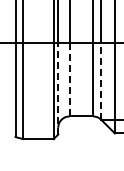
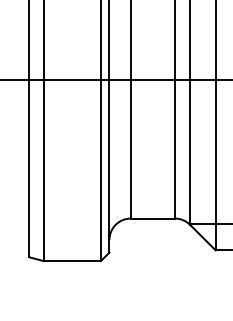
line: (69, 79) -> (130, 149), dashed -> solid
line: (101, 80) -> (190, 151), dashed -> solid
line: (58, 88) -> (109, 166), dashed -> solid

